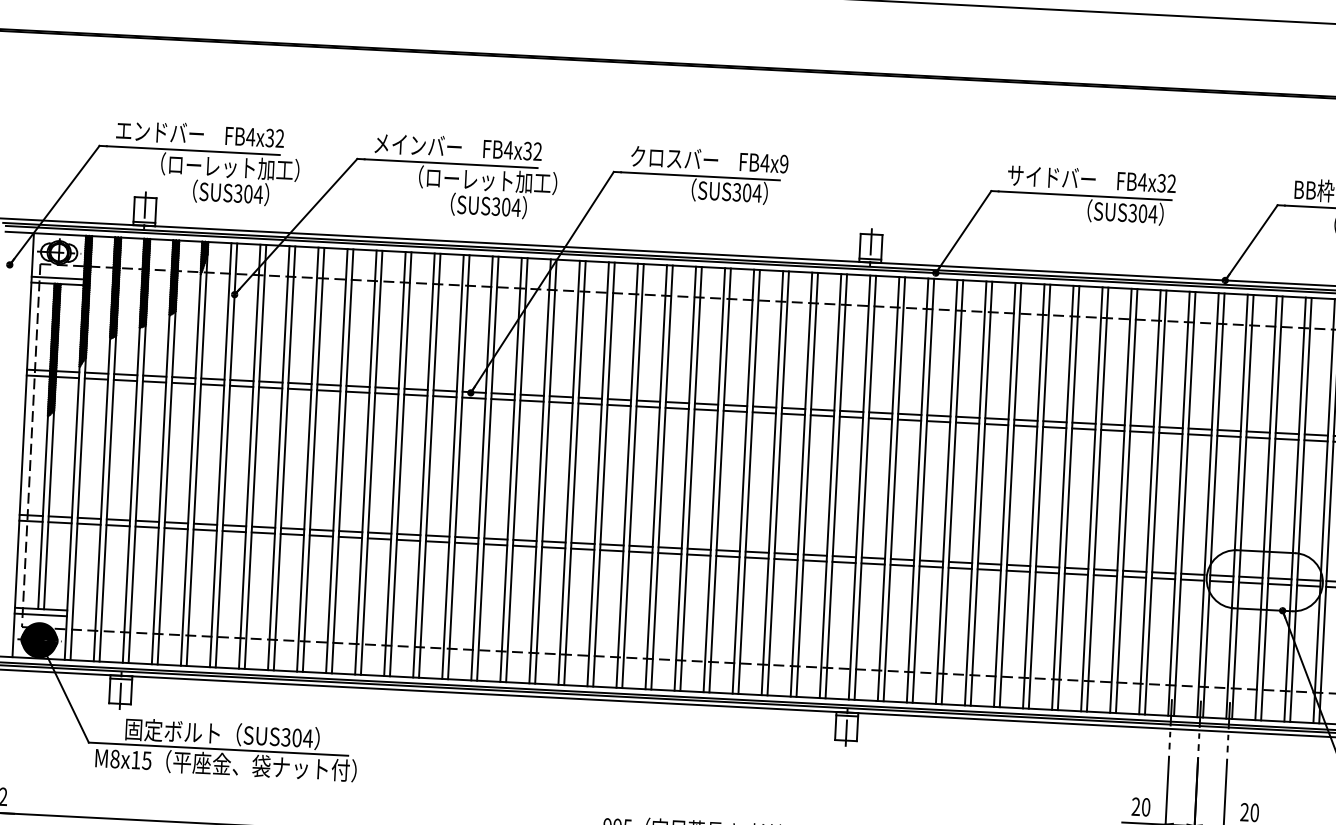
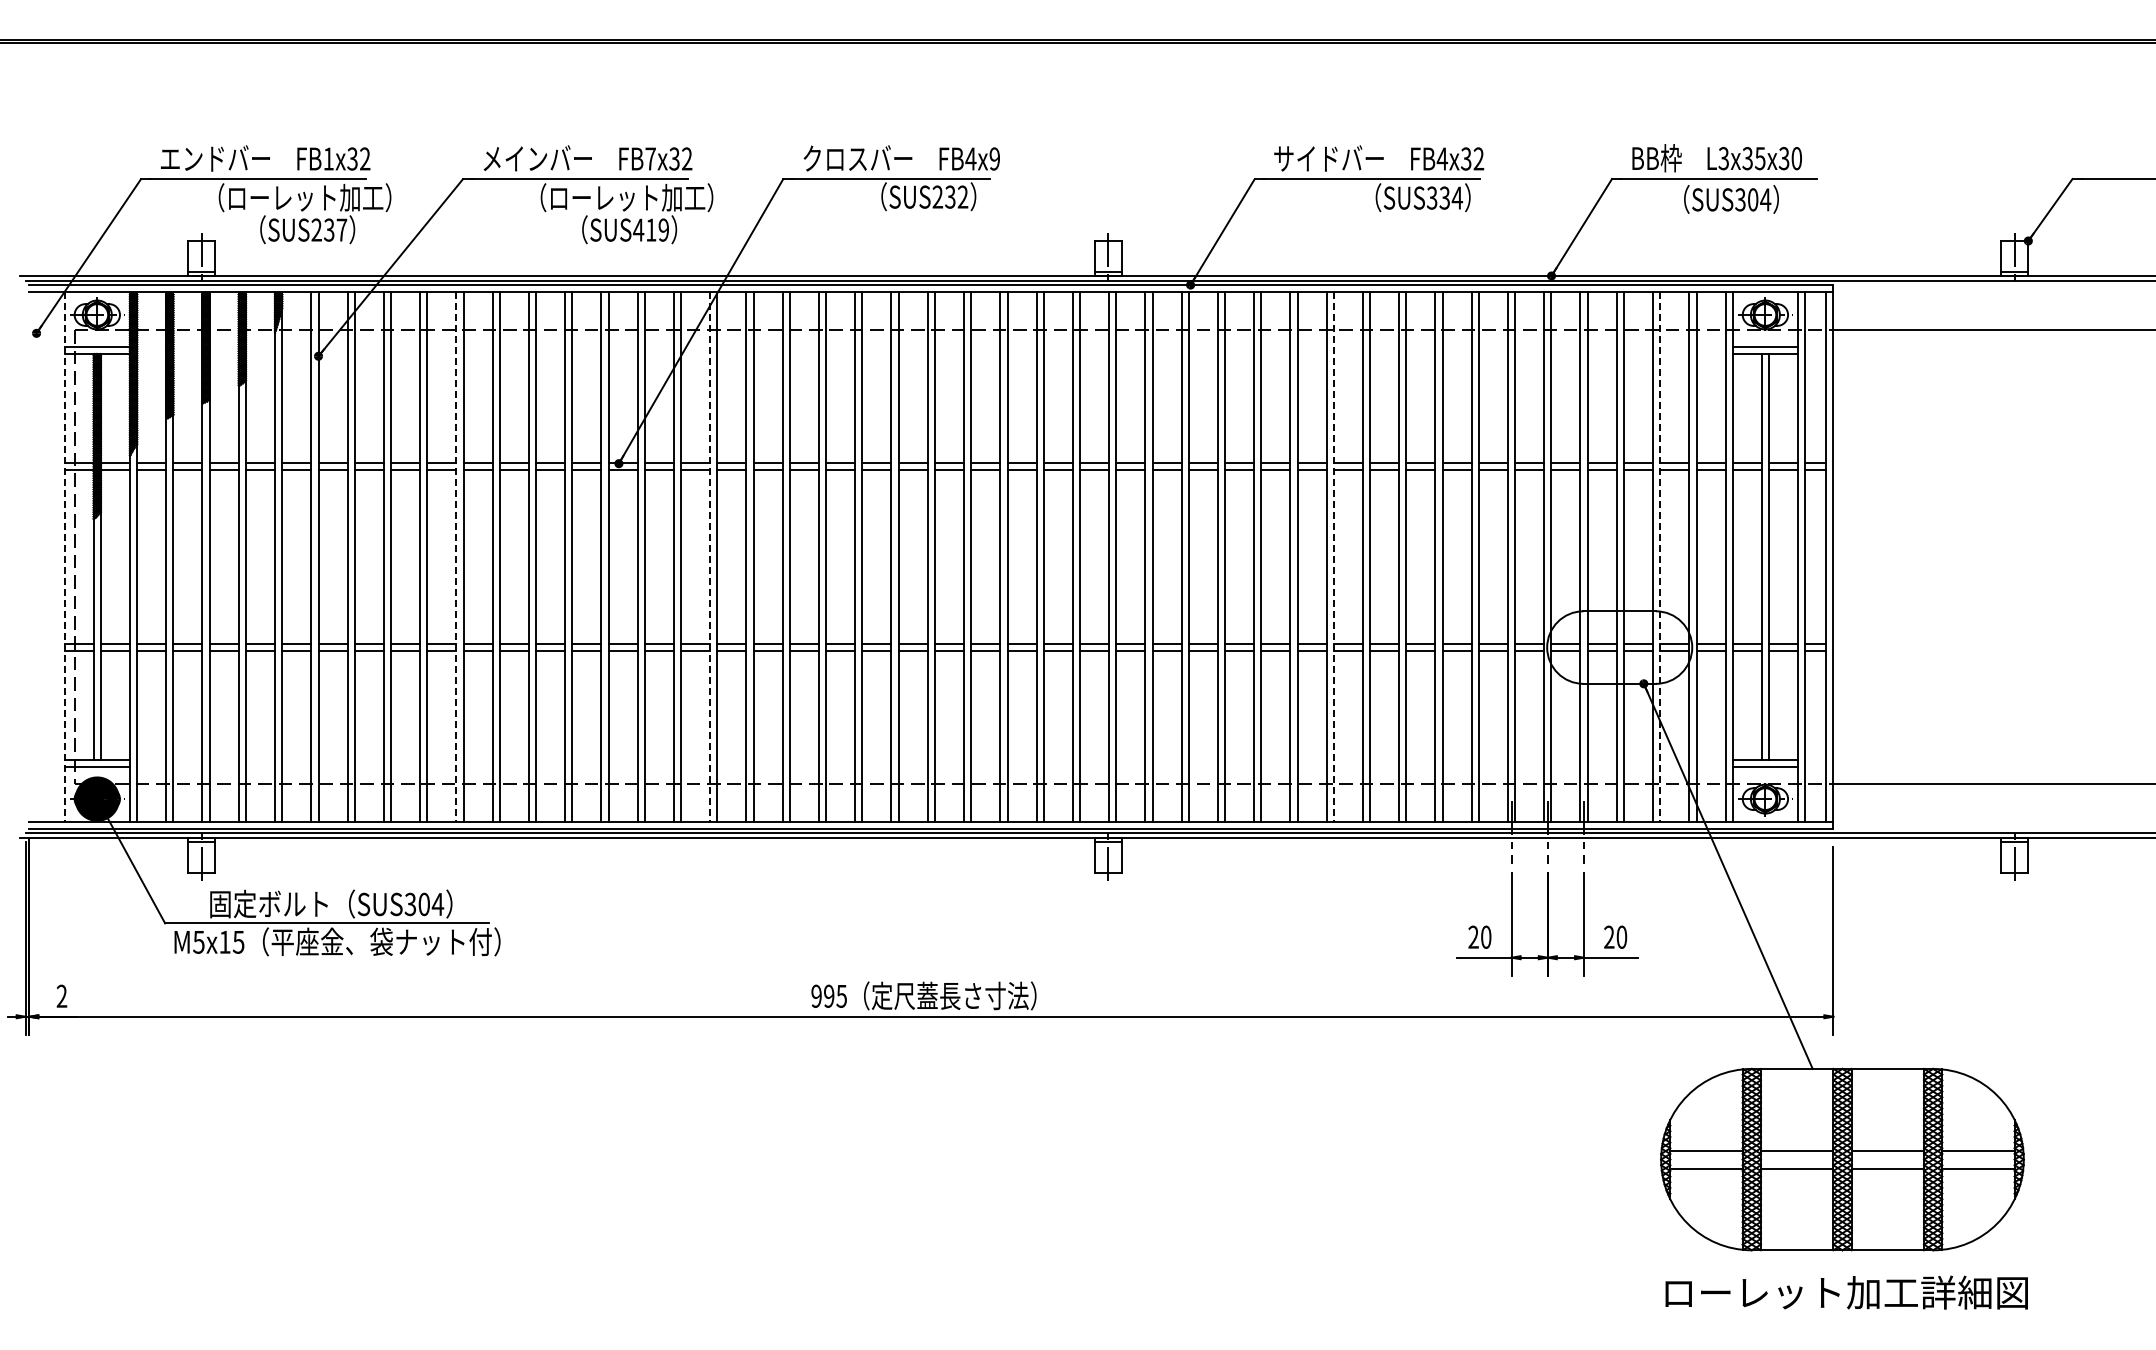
text: (250, 136) -> (328, 158), FB4x32 -> FB1x32
text: (508, 149) -> (650, 158), FB4x32 -> FB7x32
text: (747, 192) -> (950, 196), SUS304 -> SUS232
text: (248, 193) -> (329, 229), SUS304 -> SUS237
text: (506, 206) -> (651, 229), SUS304 -> SUS419
text: (1142, 213) -> (1444, 197), SUS304 -> SUS334
line: (23, 445) -> (64, 557), solid -> dashed
line: (336, 461) -> (456, 557), solid -> dashed
line: (540, 471) -> (710, 557), solid -> dashed
line: (1039, 497) -> (1333, 557), solid -> dashed
line: (1301, 510) -> (1660, 557), solid -> dashed
text: (114, 758) -> (198, 941), M8x15 -> M5x15

